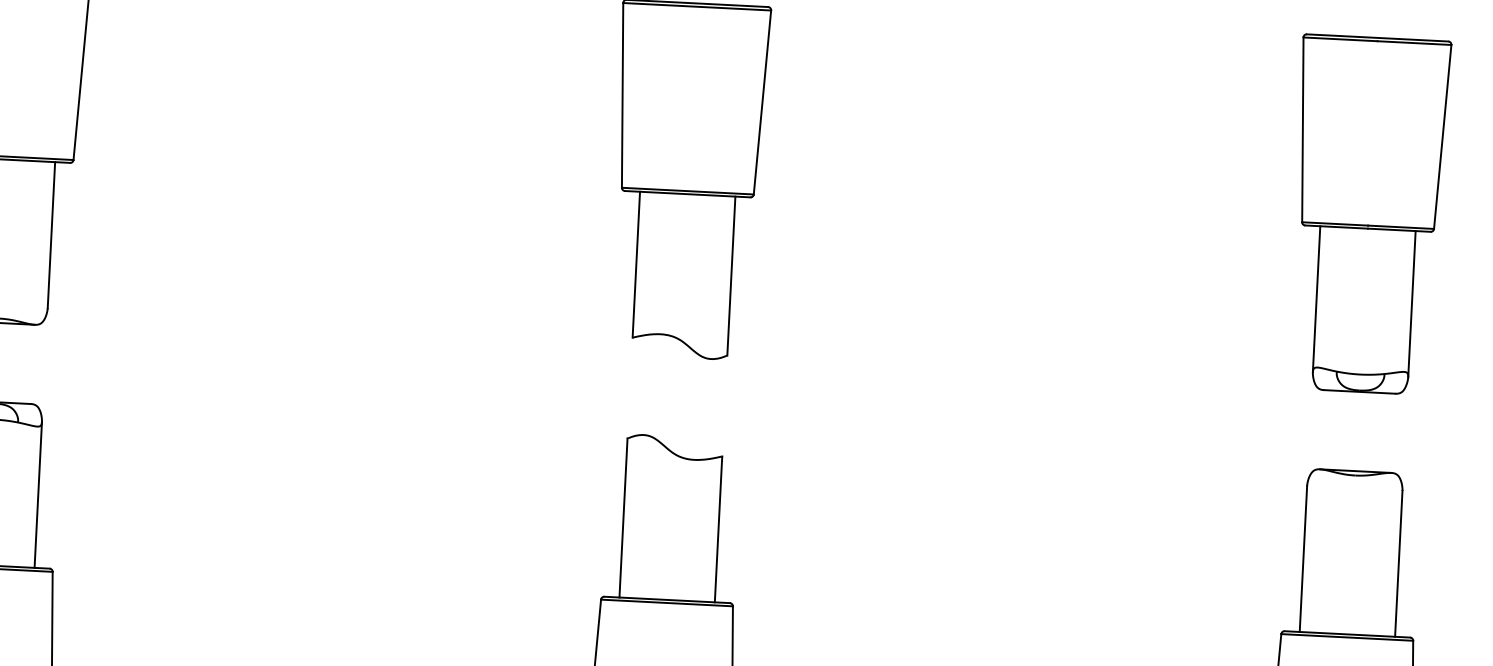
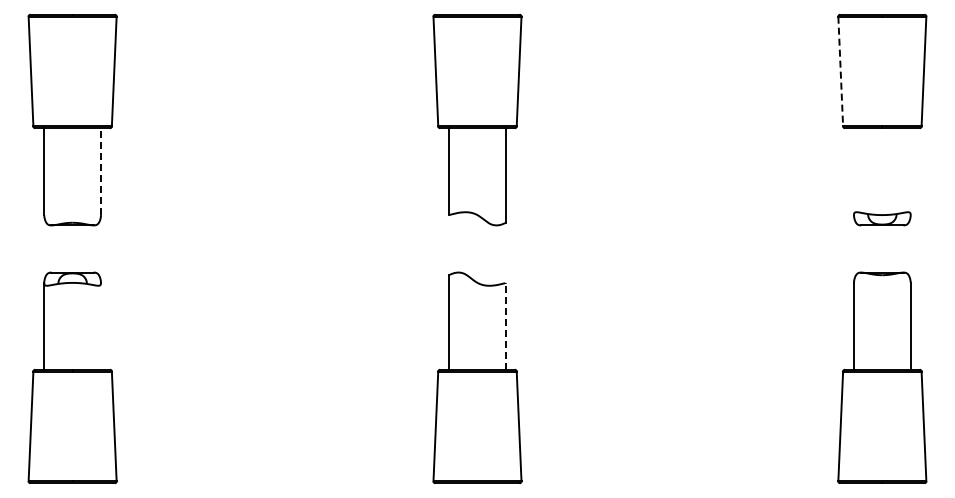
line: (1302, 129) -> (840, 71), solid -> dashed
line: (52, 234) -> (101, 171), solid -> dashed
line: (1315, 298) -> (853, 171), removed
line: (1411, 303) -> (910, 171), removed
line: (39, 493) -> (101, 325), removed
line: (717, 527) -> (505, 325), solid -> dashed

